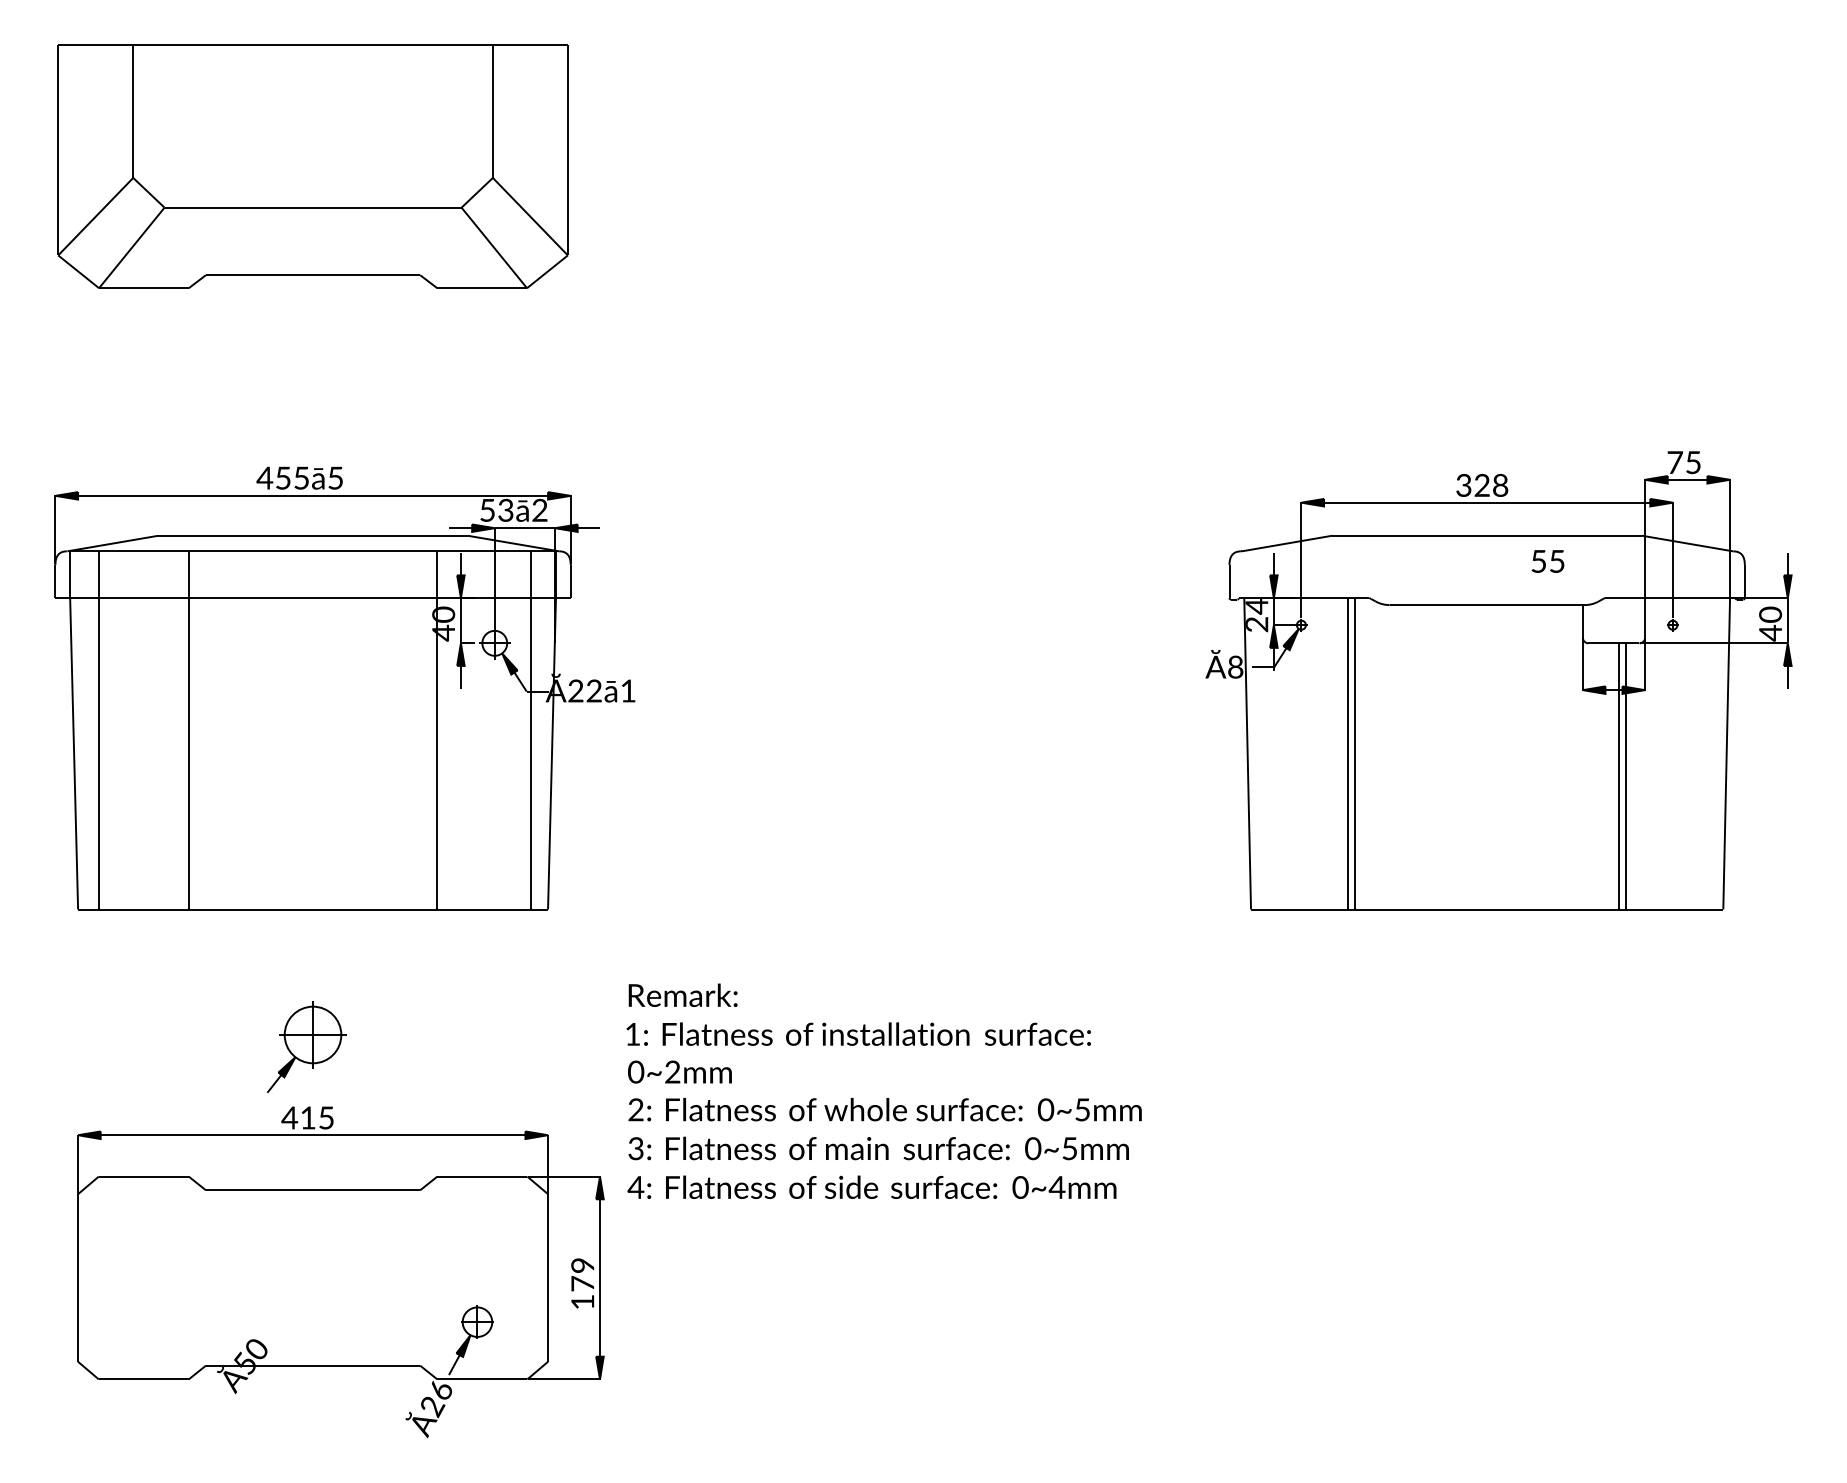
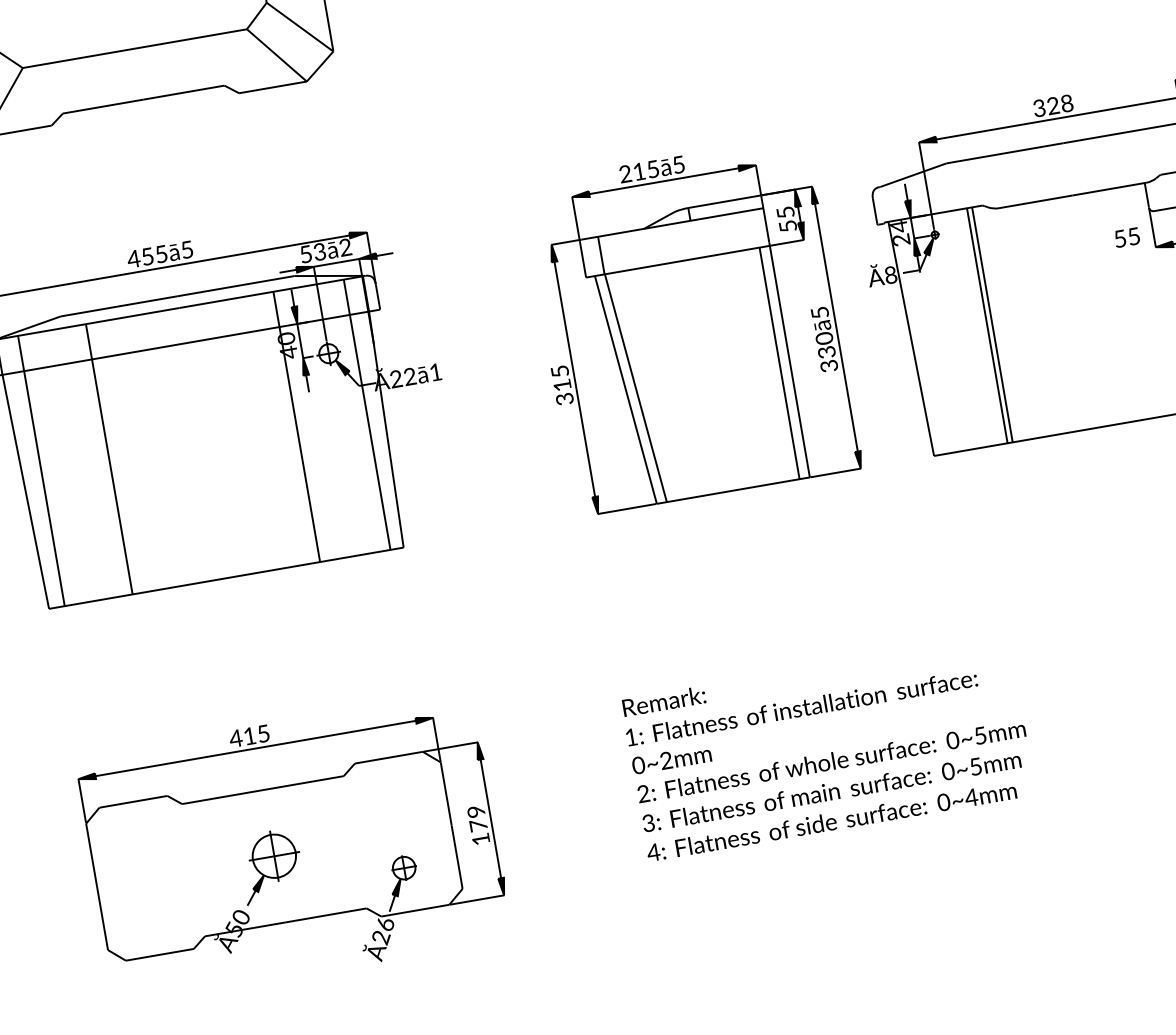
text: (1547, 561) -> (1126, 237), moved
part: (967, 688) -> (691, 326), added
part: (306, 1047) -> (271, 866), moved
text: (883, 1090) -> (827, 747), moved

